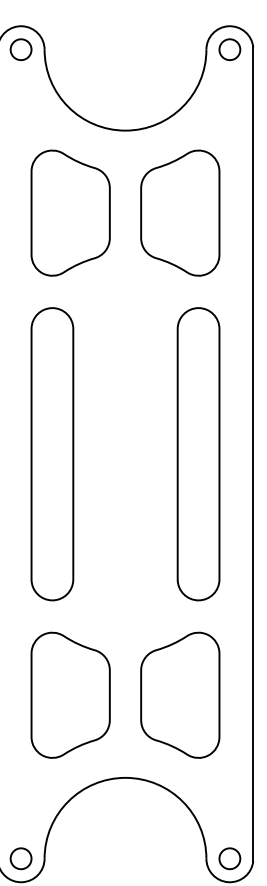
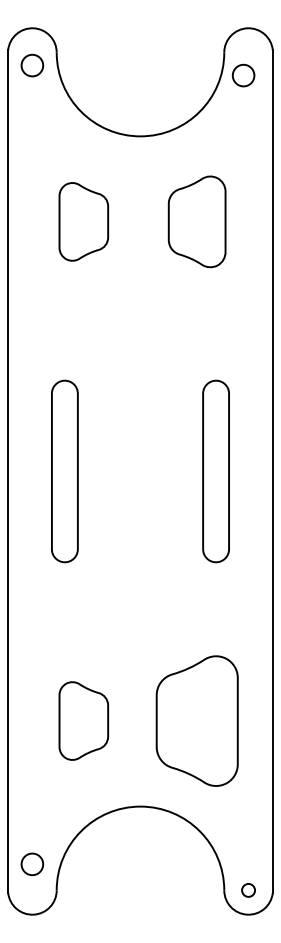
circle: (21, 49) -> (32, 65), moved
circle: (229, 49) -> (243, 75), moved
part: (70, 212) -> (83, 221), size x0.6
part: (179, 212) -> (196, 221), size x0.7
part: (52, 454) -> (64, 471), size x0.6
part: (197, 454) -> (215, 471), size x0.6
part: (70, 694) -> (83, 720), size x0.6
circle: (21, 858) -> (32, 864), moved
circle: (229, 858) -> (248, 890), size x0.6

